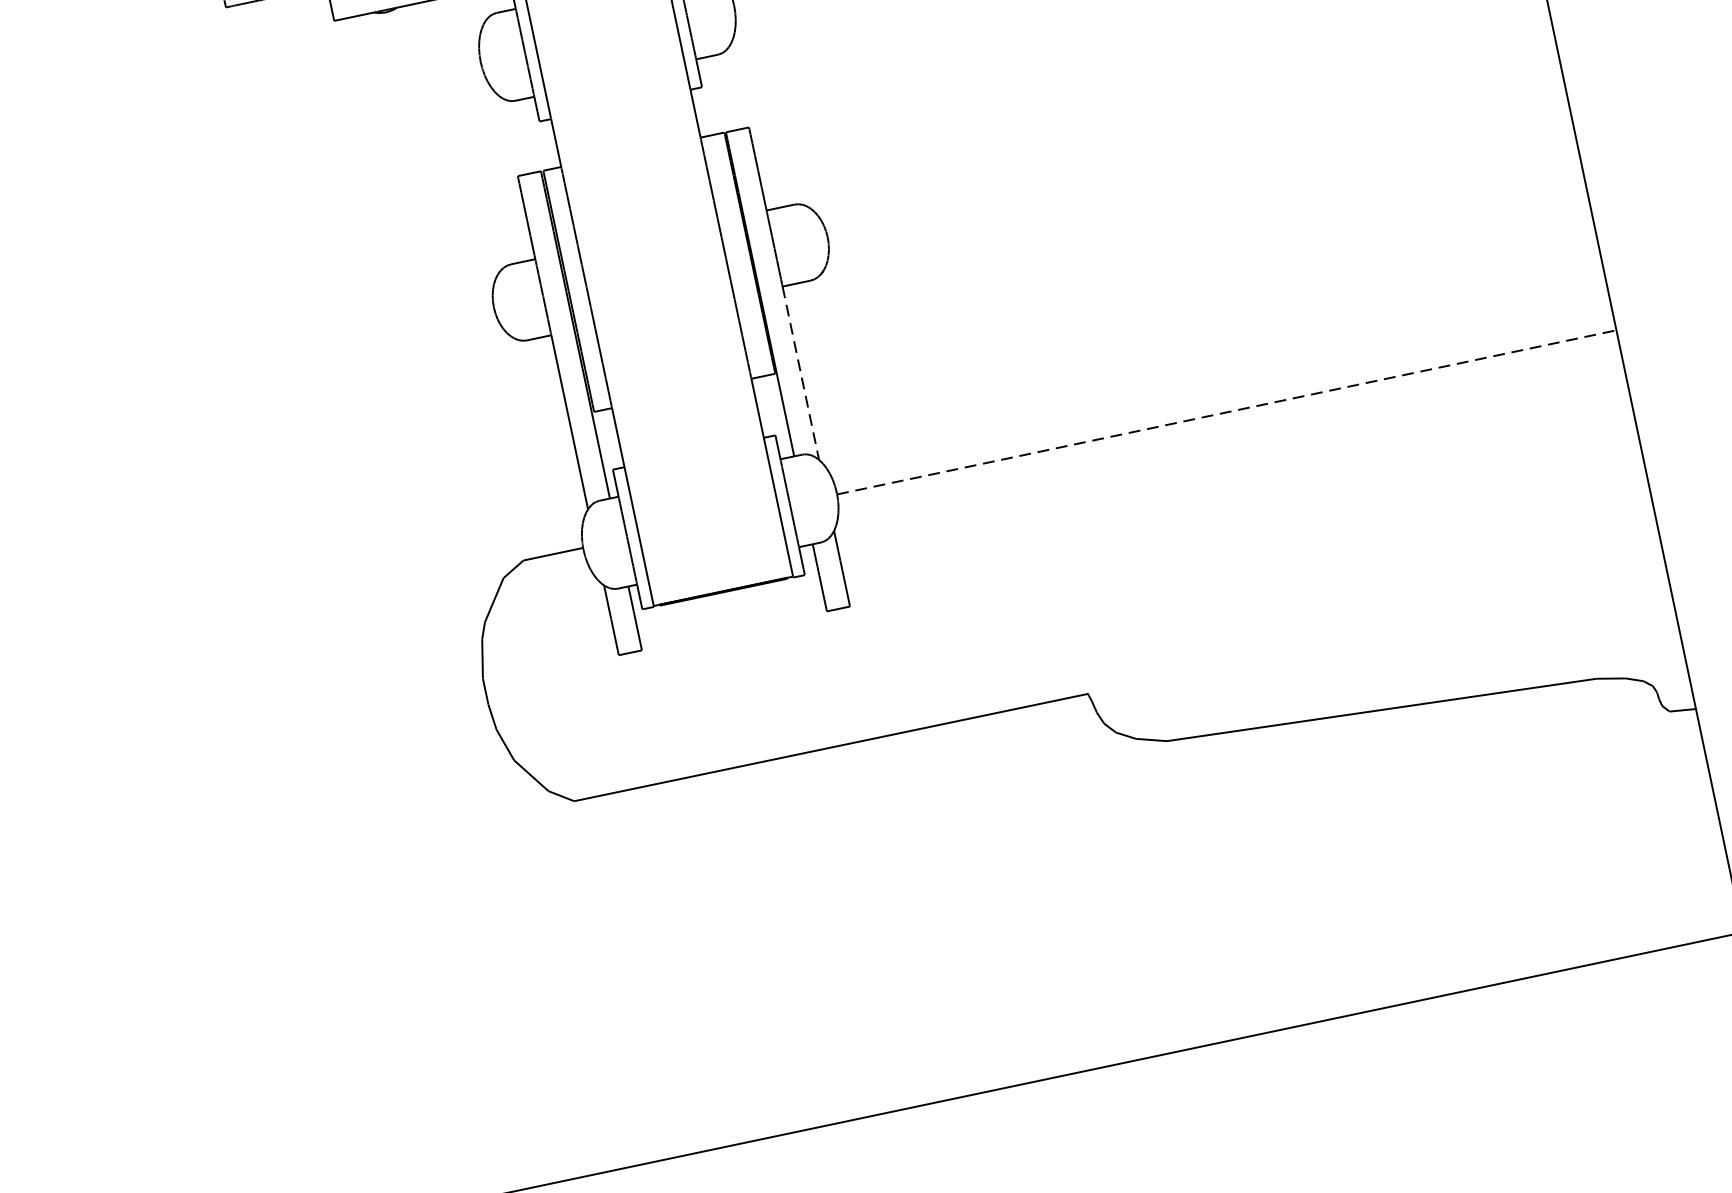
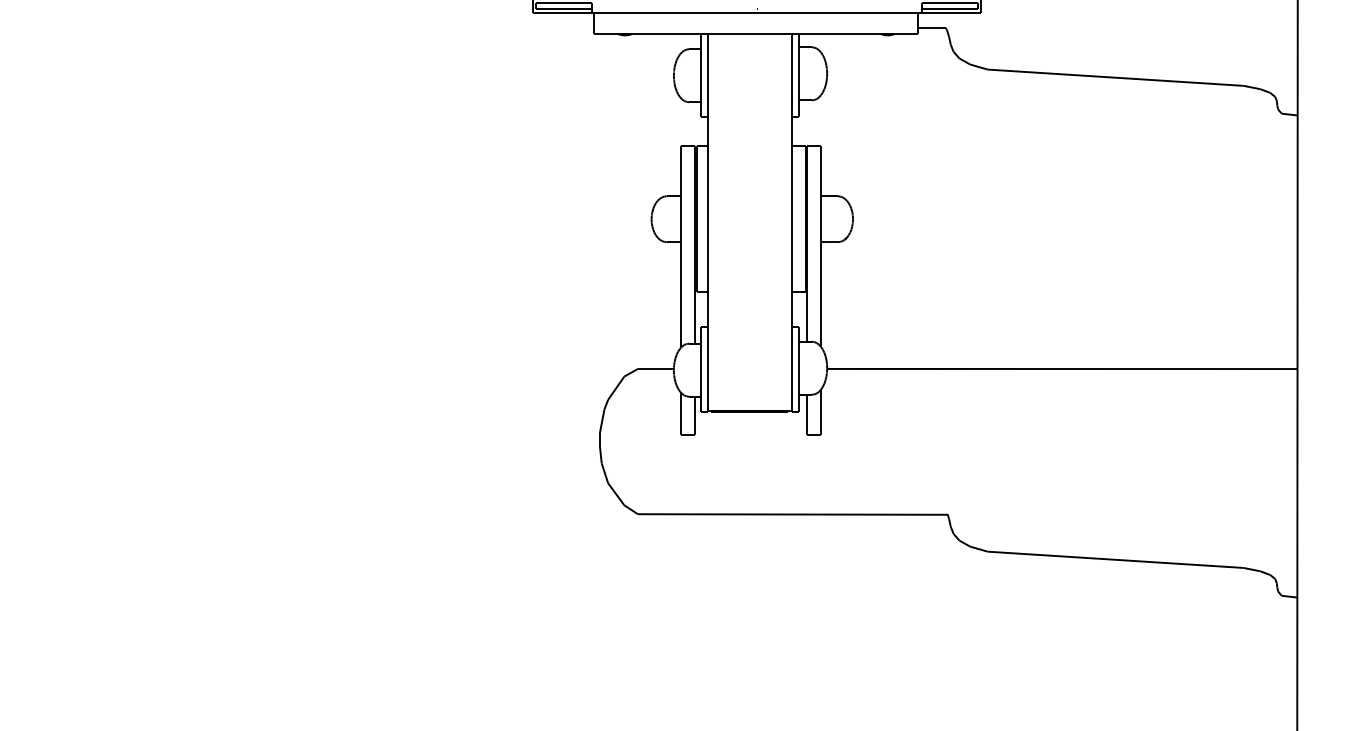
line: (800, 373) -> (820, 294), dashed -> solid
line: (1228, 411) -> (1063, 368), dashed -> solid

